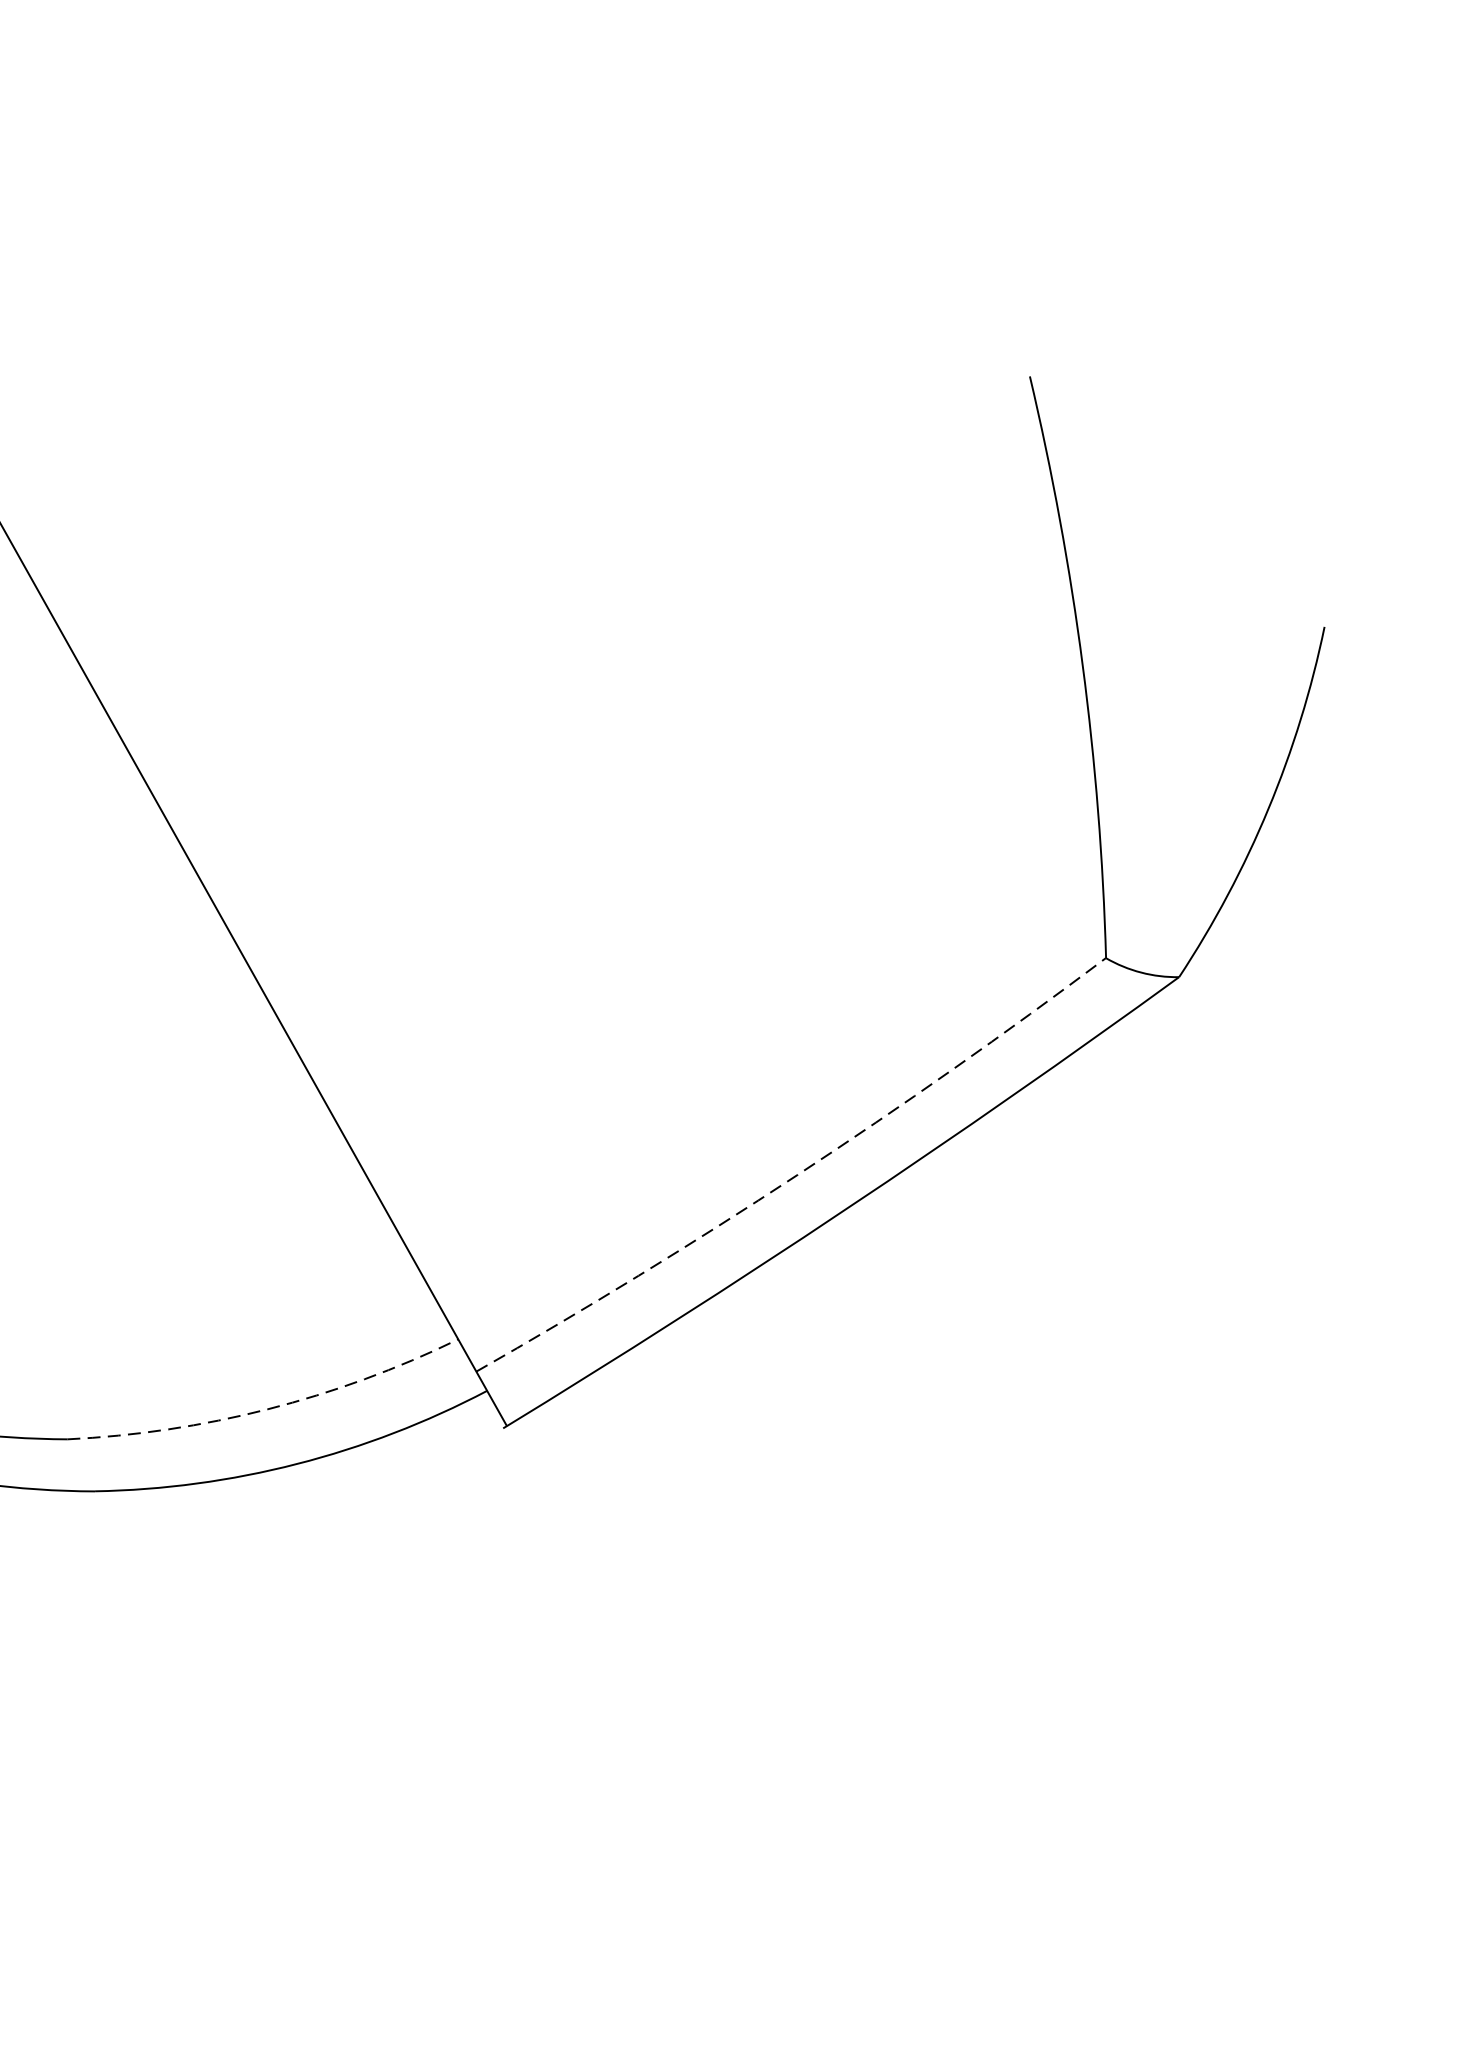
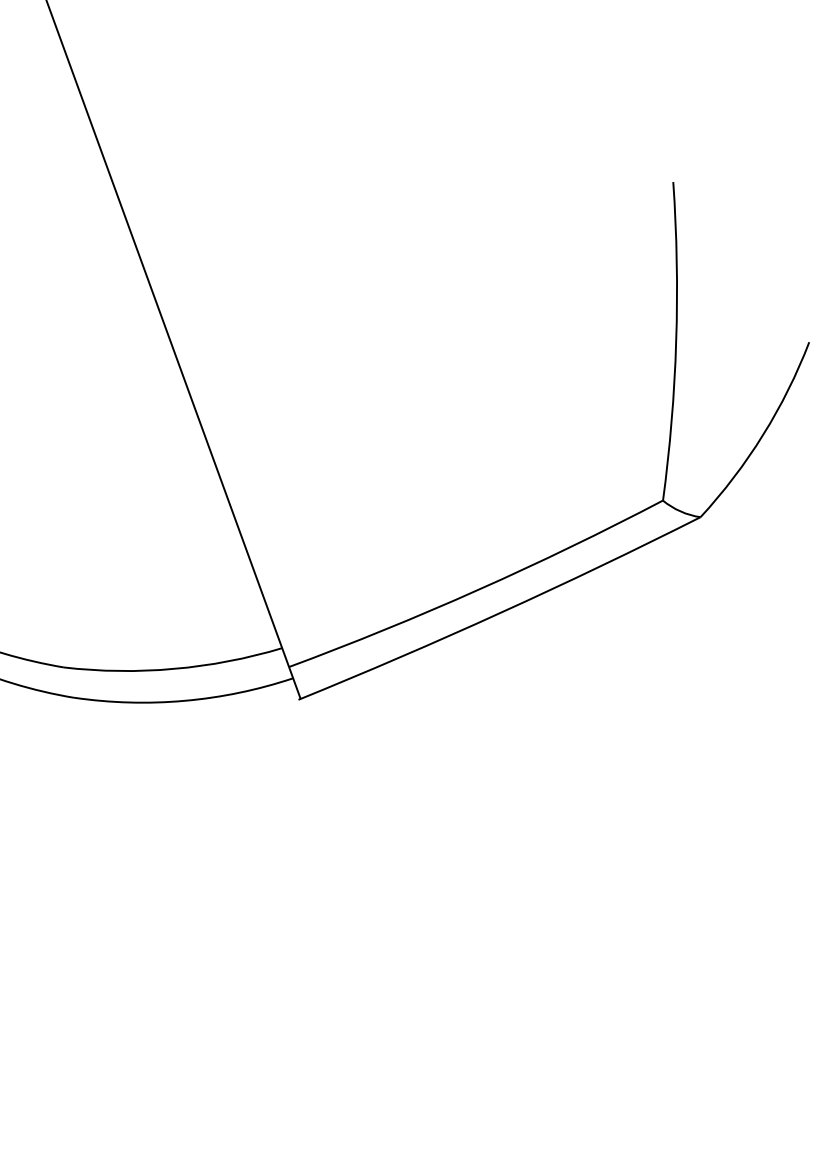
arc: (797, 1174) -> (478, 589), dashed -> solid
arc: (268, 1408) -> (174, 668), dashed -> solid

